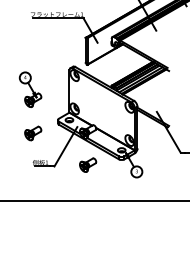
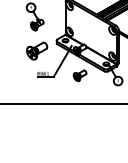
part: (33, 133) -> (37, 51), size x1.6

